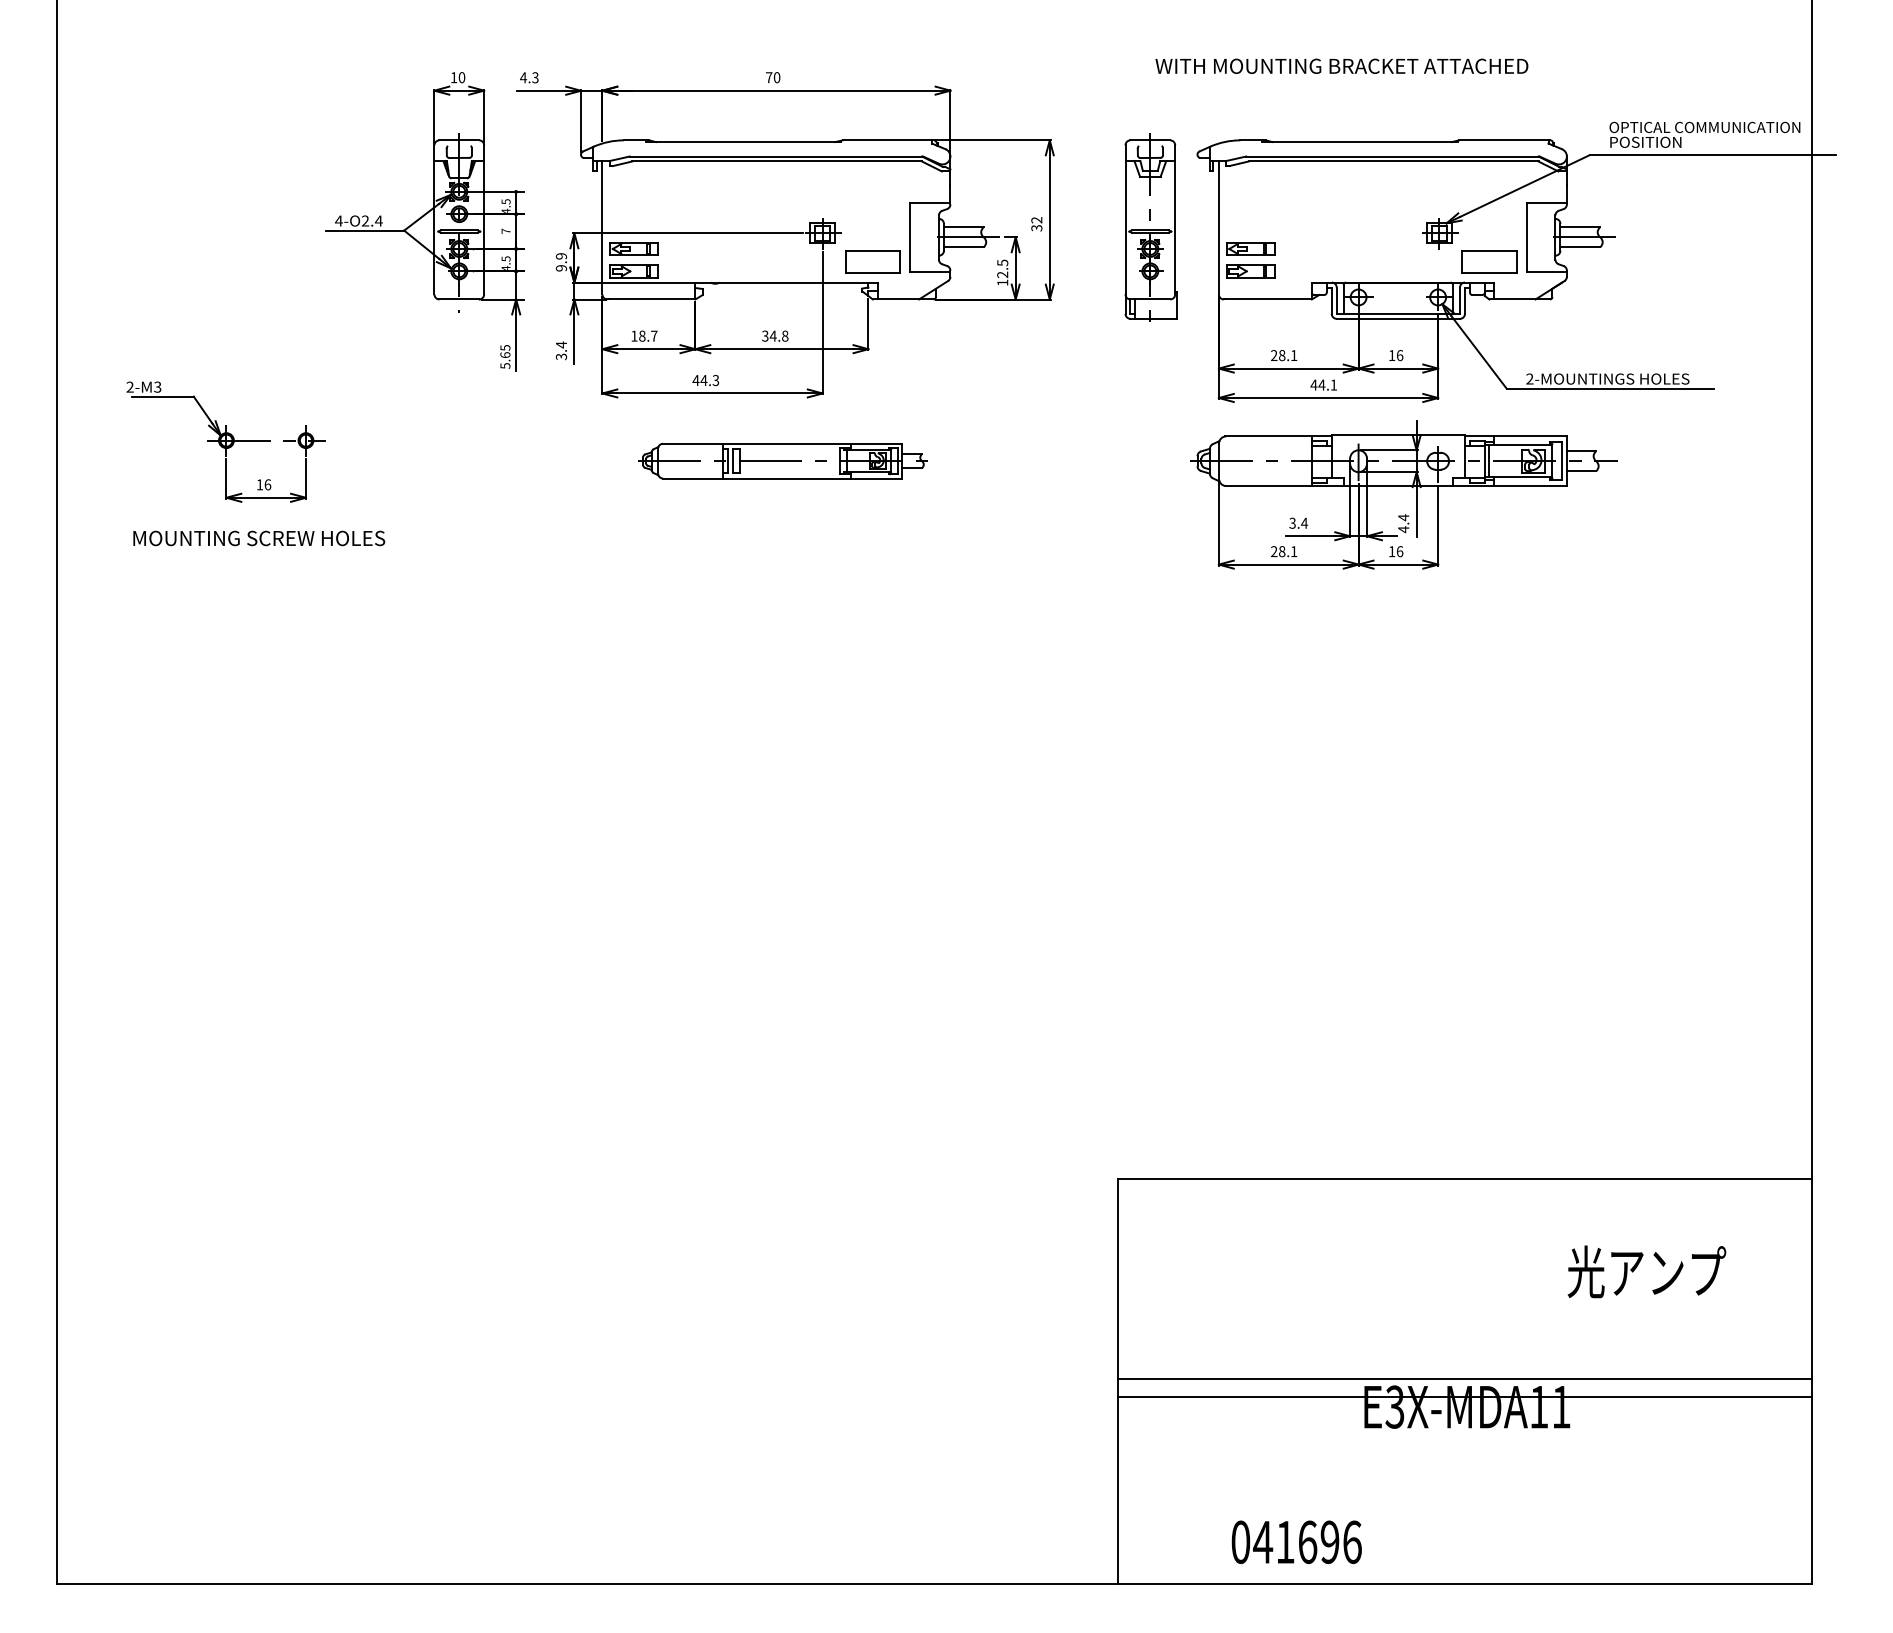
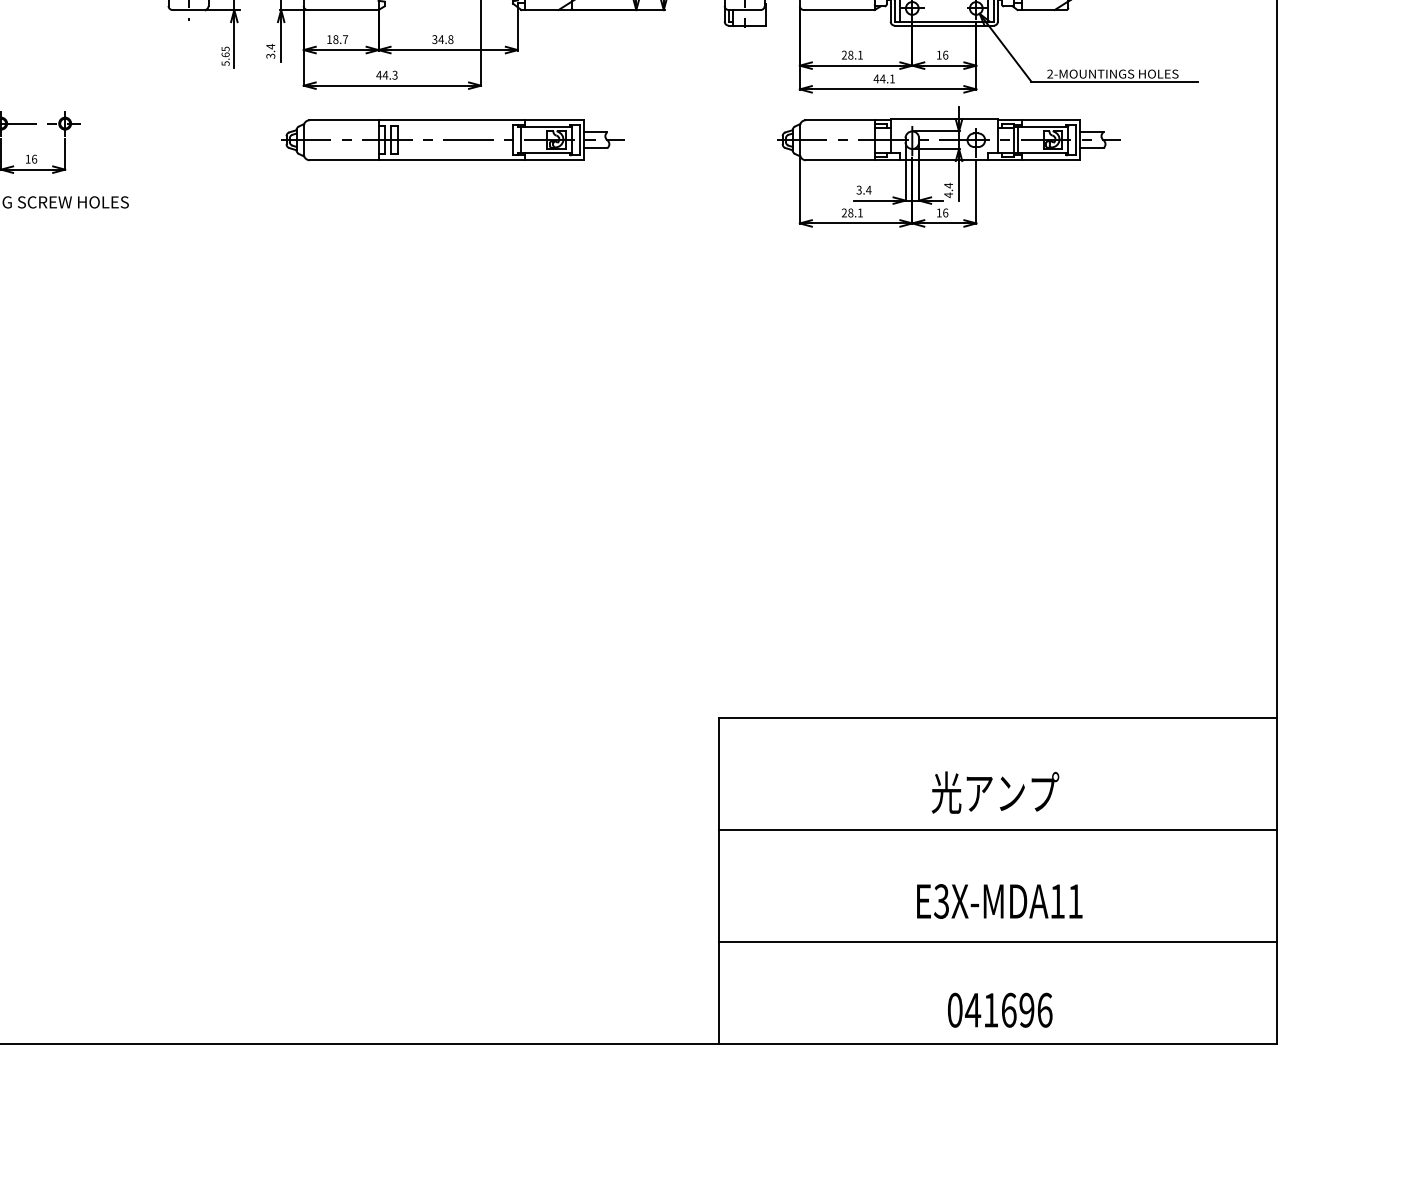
part: (787, 460) -> (452, 139), size x1.43
text: (1646, 1271) -> (995, 792), moved
line: (1464, 1379) -> (997, 942), moved
line: (1464, 1396) -> (997, 829), moved
text: (1296, 1541) -> (999, 1009), moved

